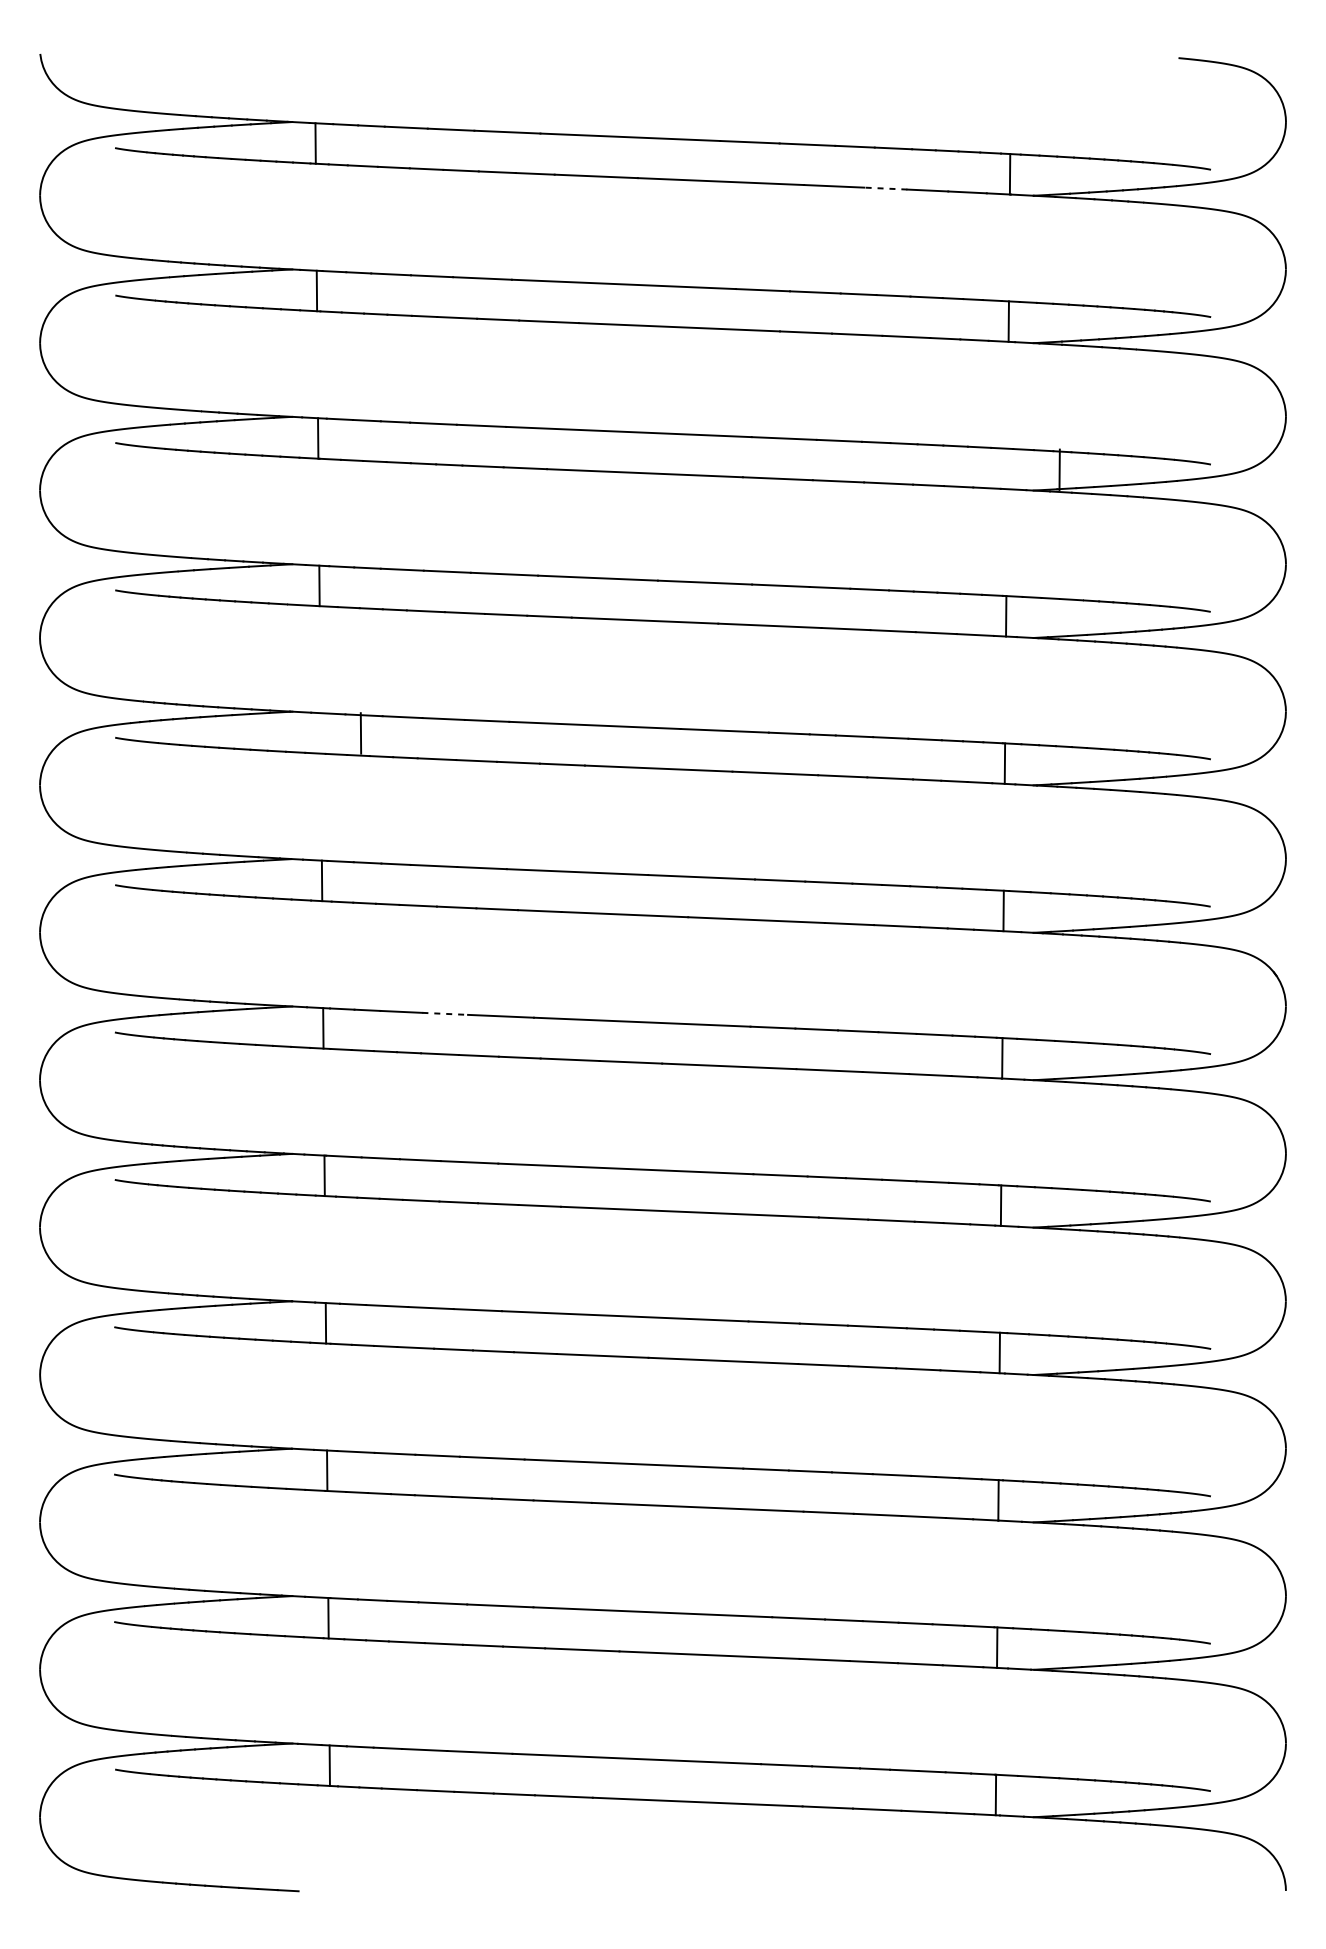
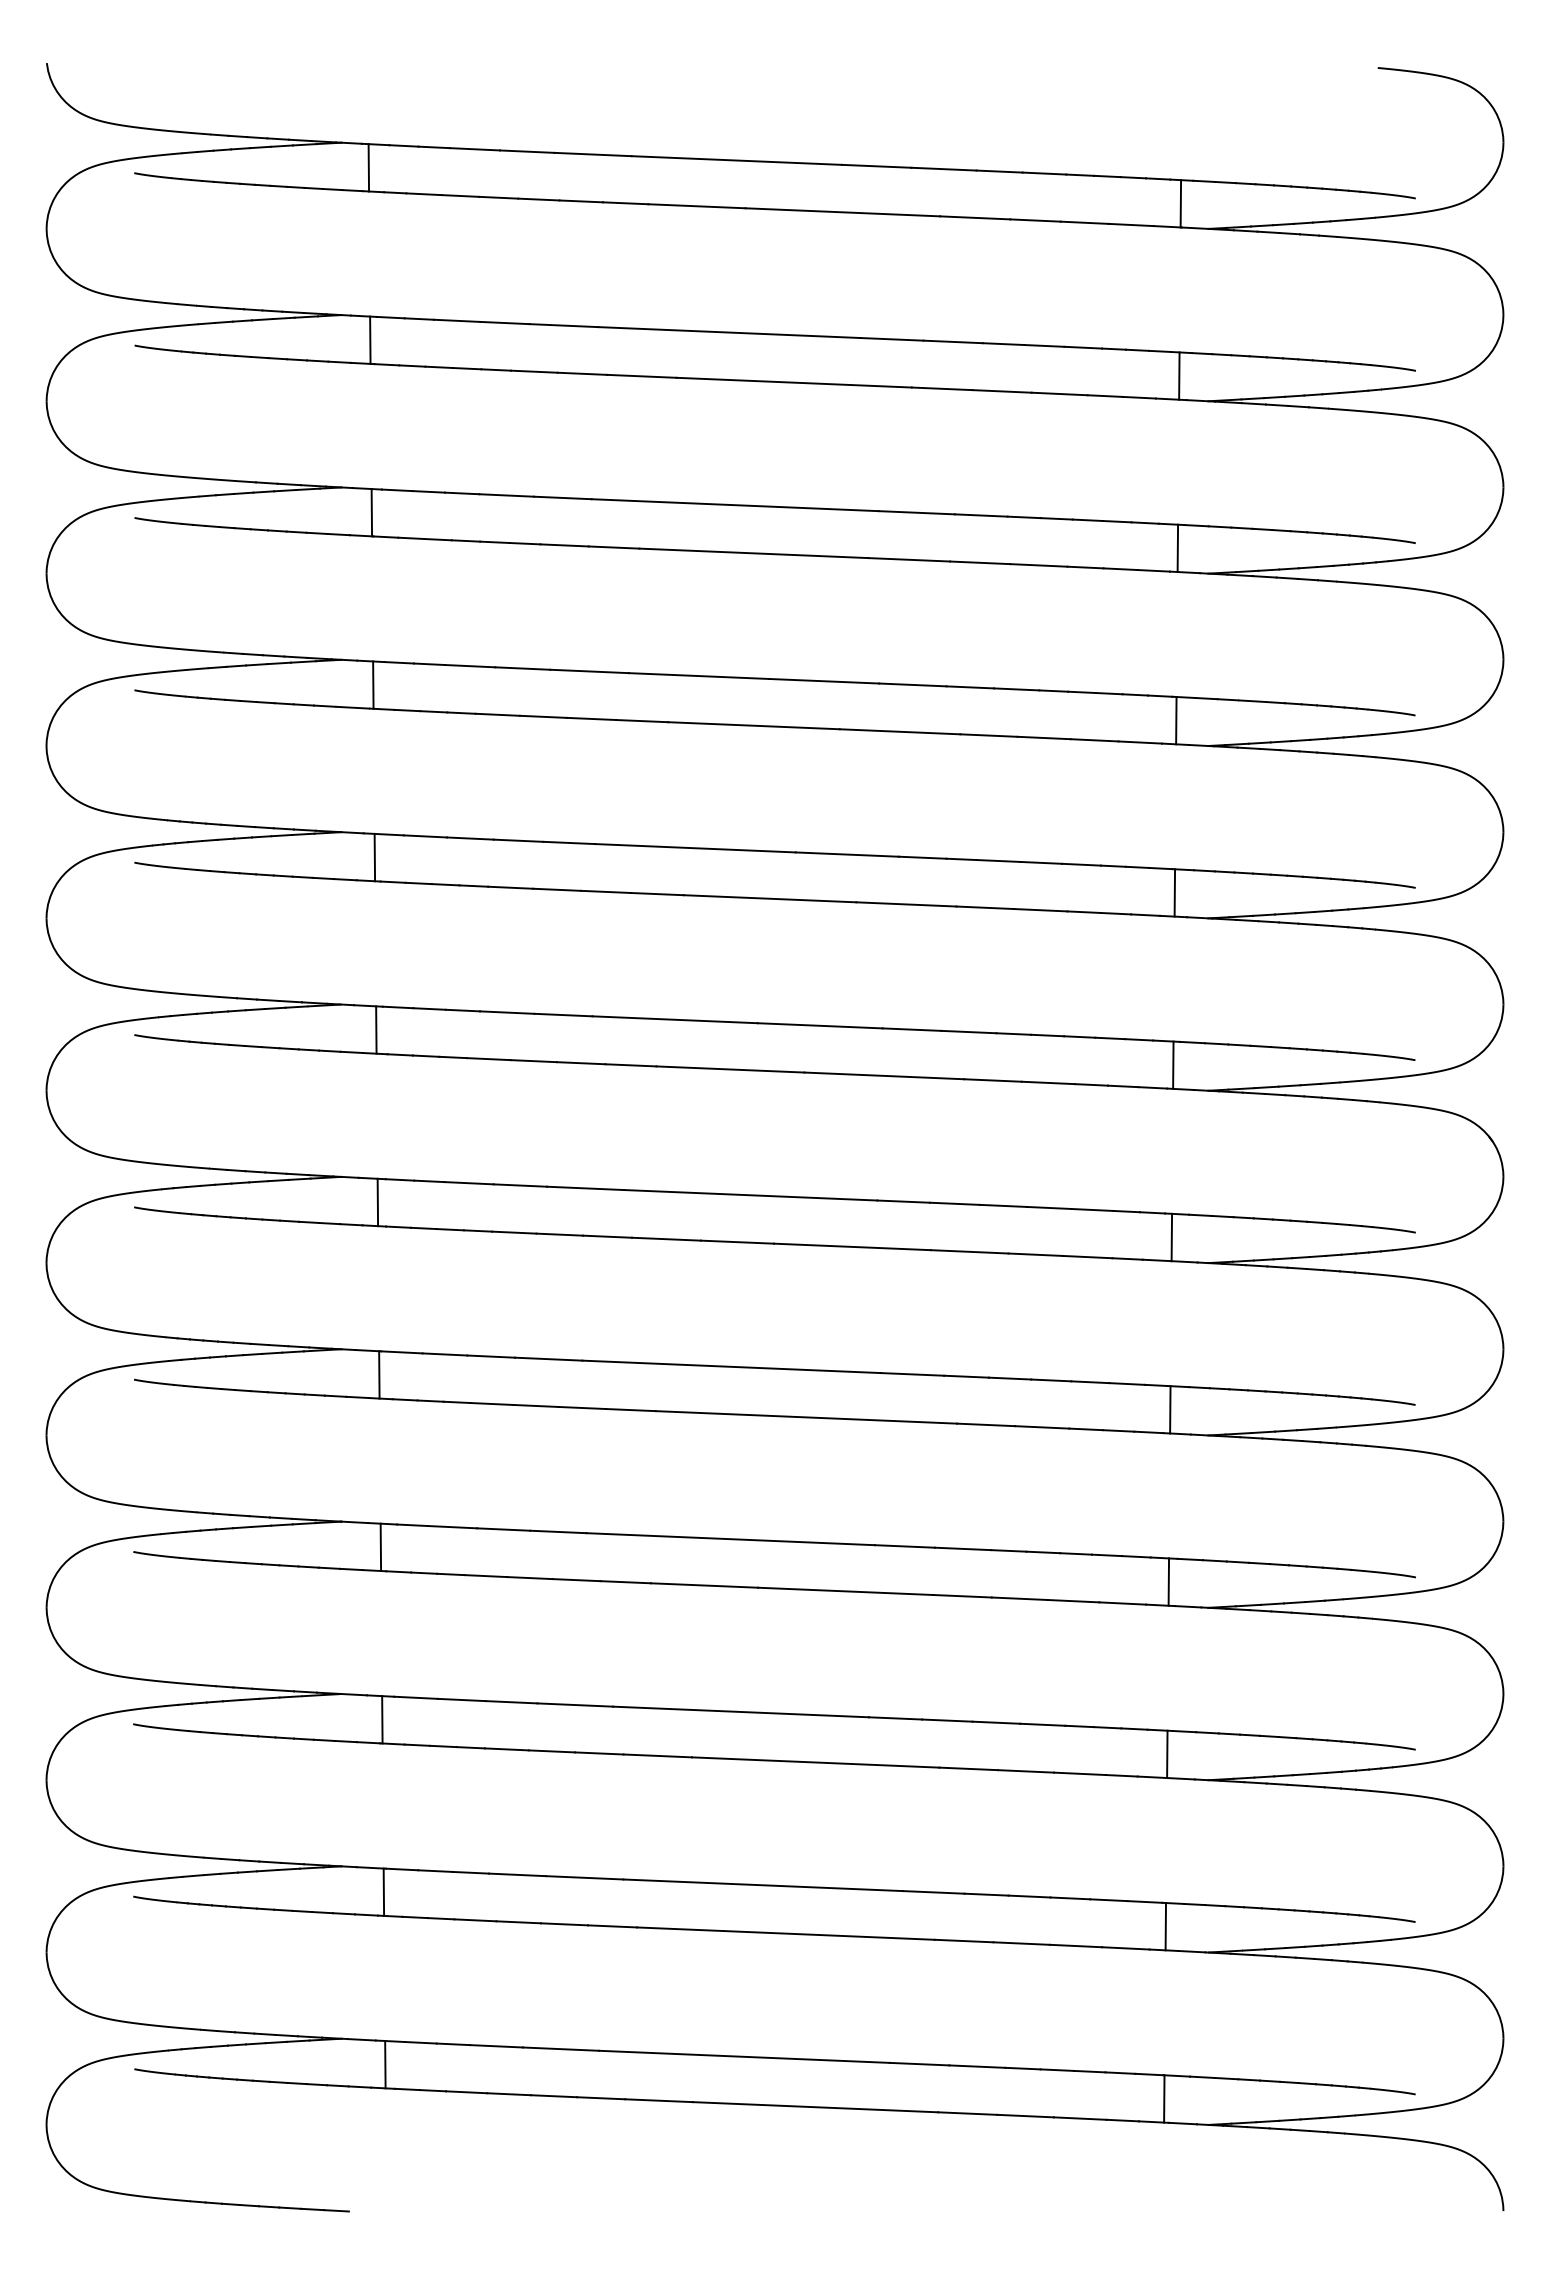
line: (885, 188) -> (1035, 220), dashed -> solid
line: (1059, 469) -> (1177, 548), moved
line: (360, 733) -> (374, 857), moved
line: (445, 1013) -> (520, 1185), dashed -> solid

